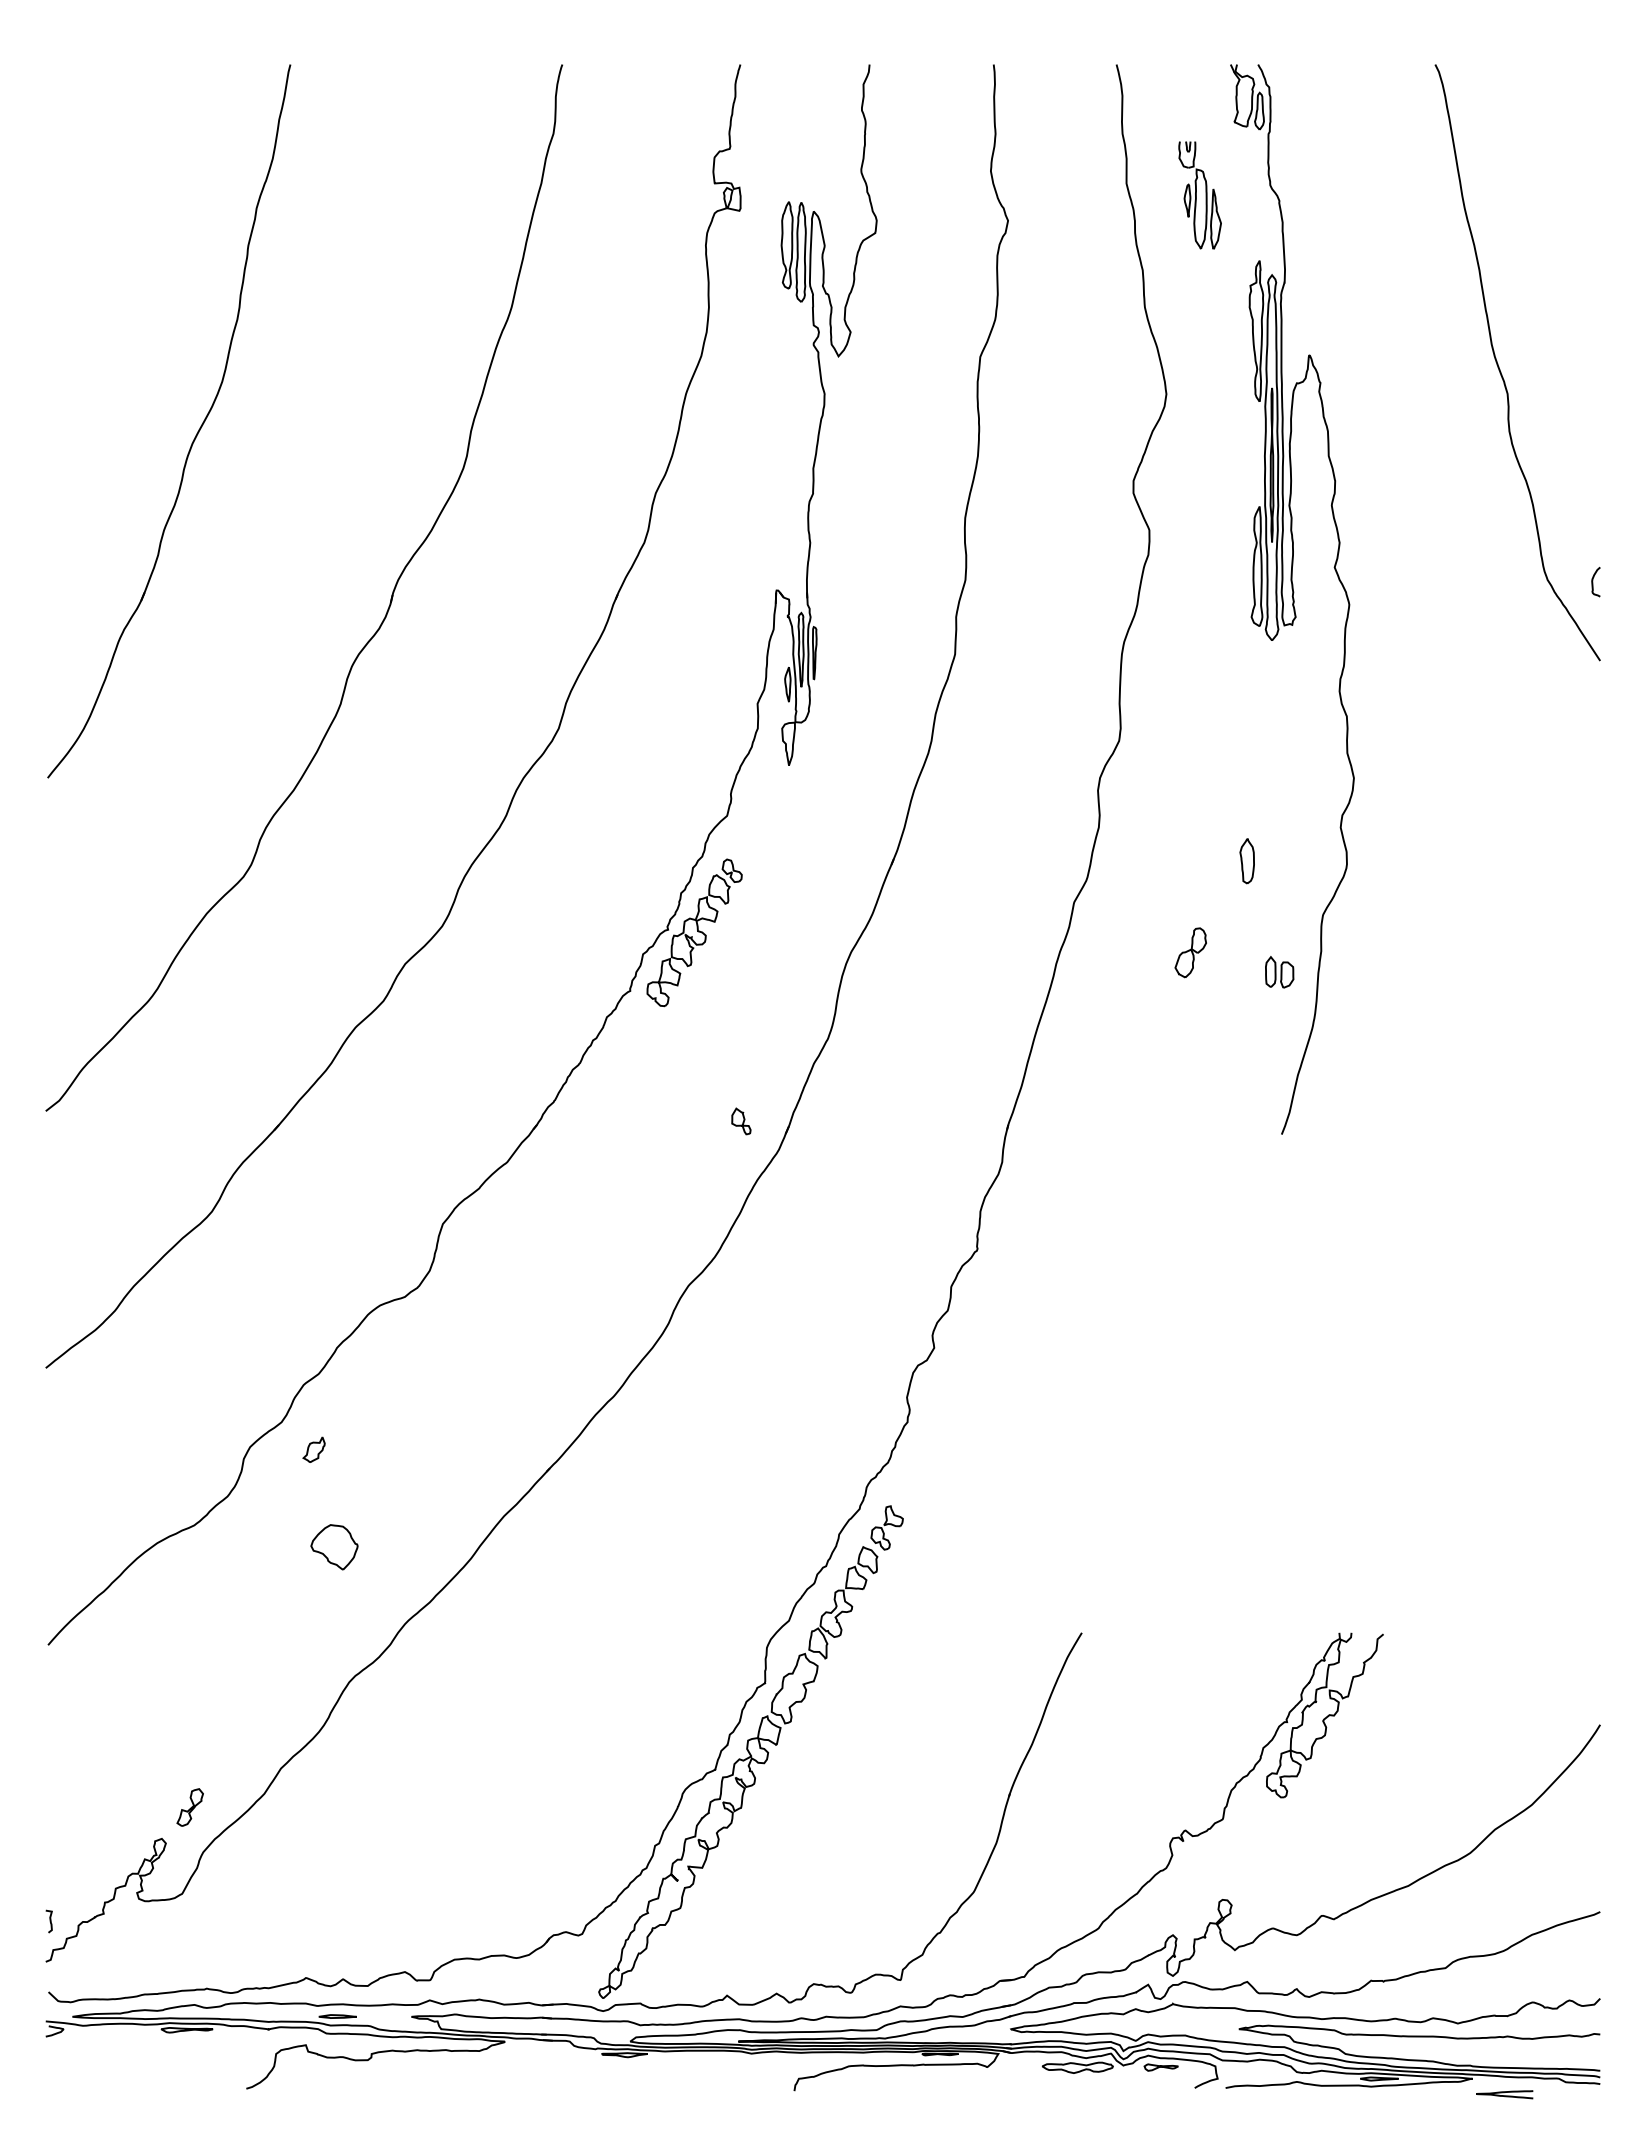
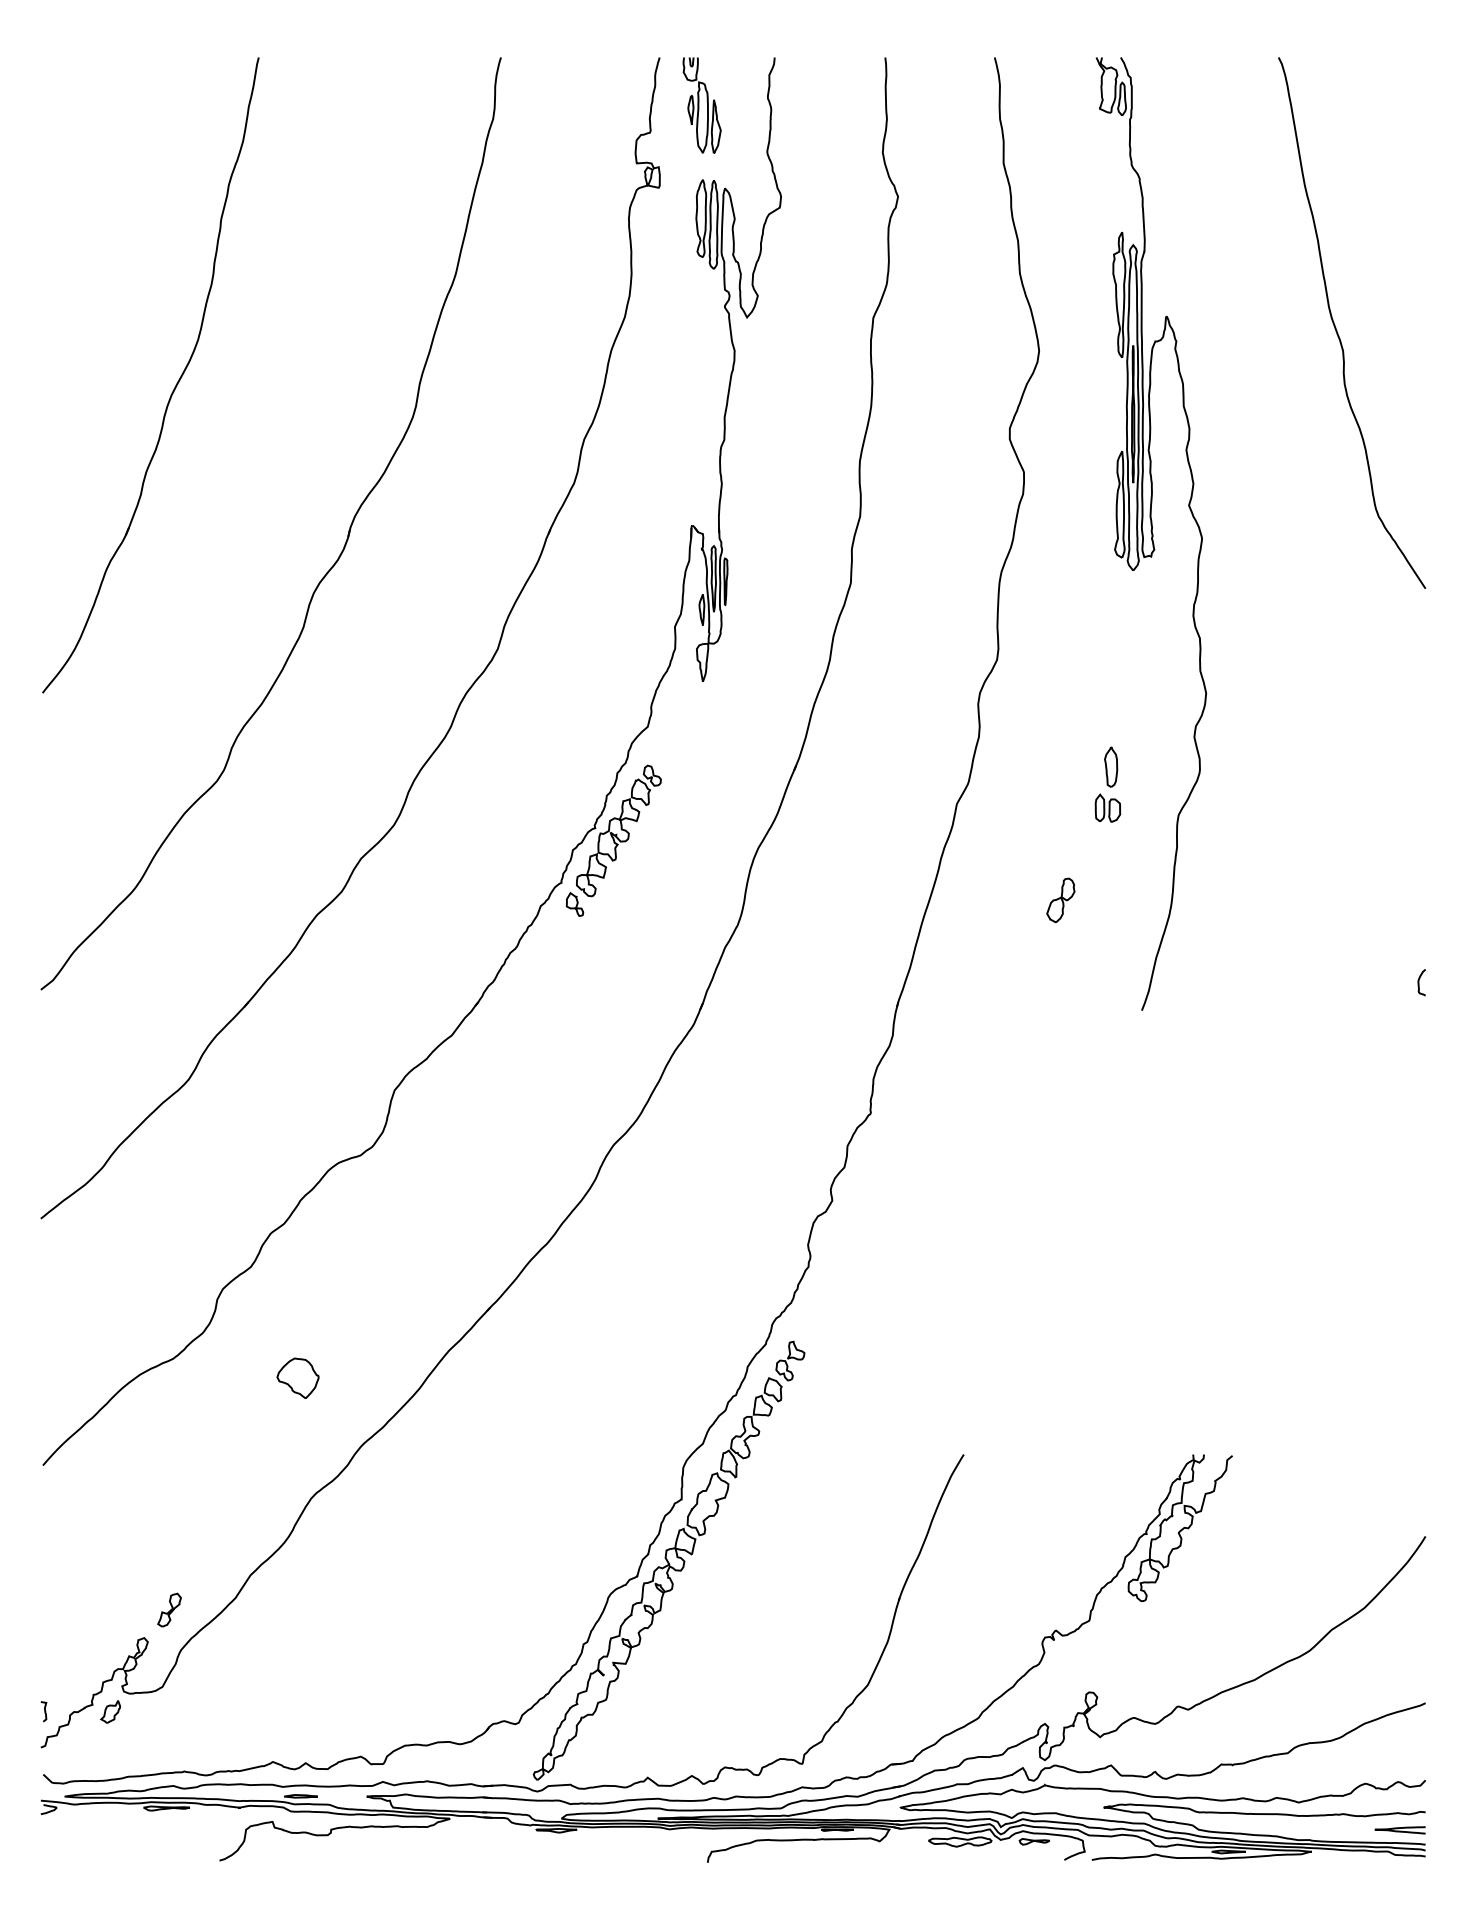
part: (1199, 195) -> (701, 105), moved
curve: (1593, 581) -> (1419, 982), moved
part: (1190, 952) -> (1060, 900), moved
part: (1279, 972) -> (1107, 808), moved
part: (741, 1121) -> (575, 904), moved
part: (313, 1449) -> (110, 1711), moved
curve: (1504, 2093) -> (1399, 1829), moved

